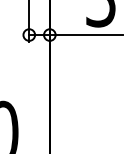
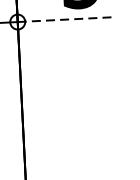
line: (86, 35) -> (64, 20), solid -> dashed

